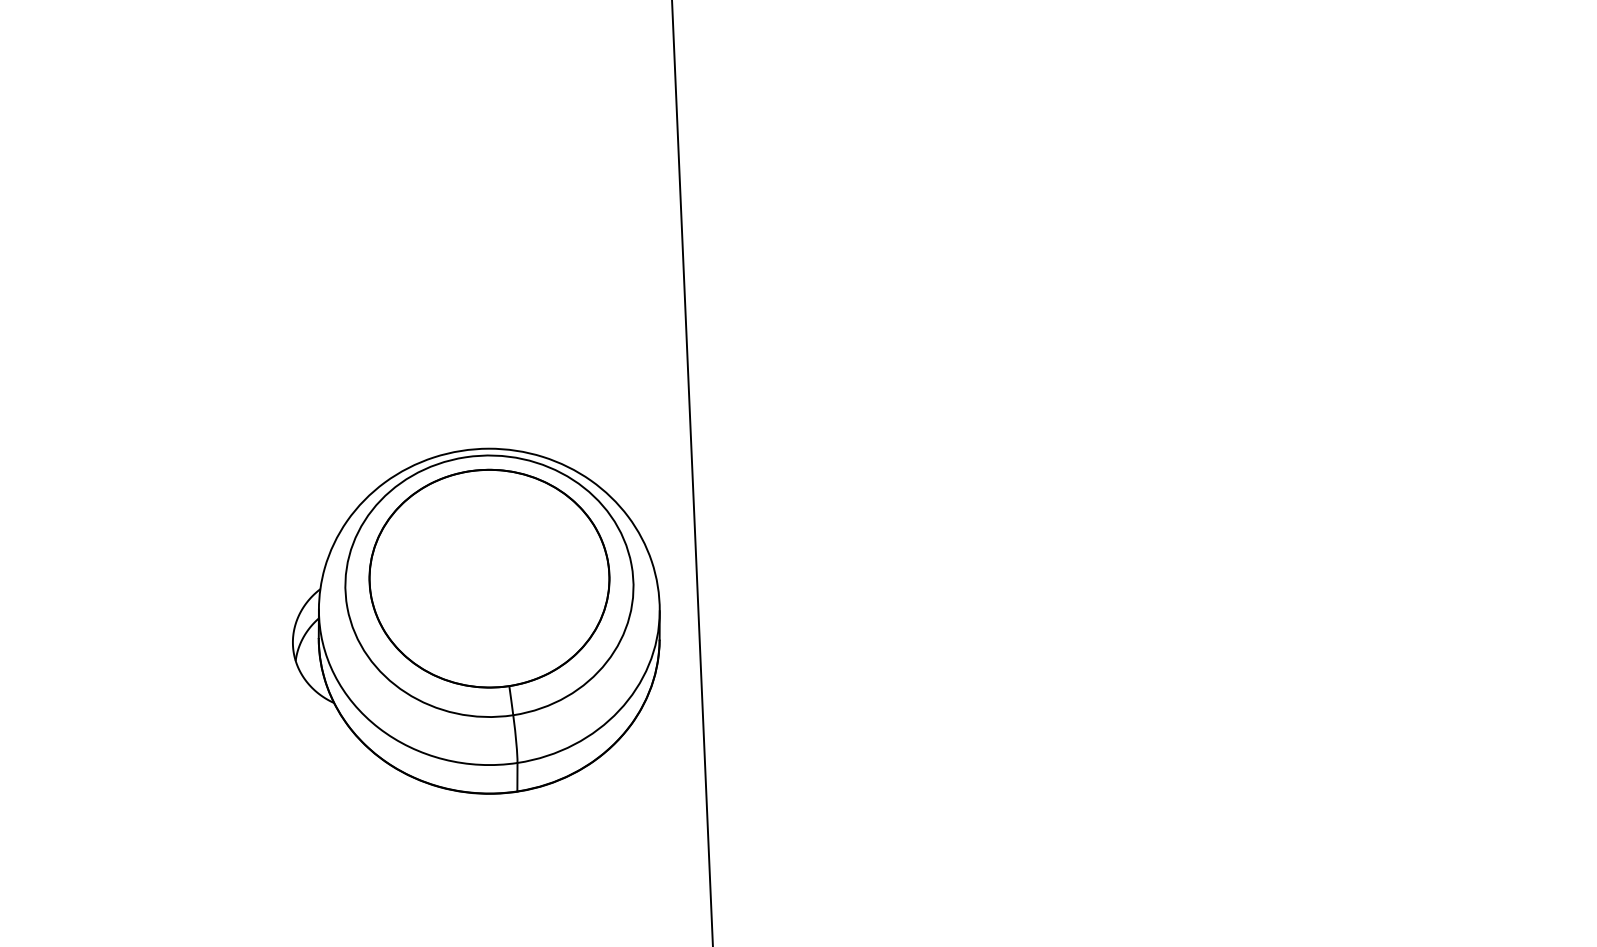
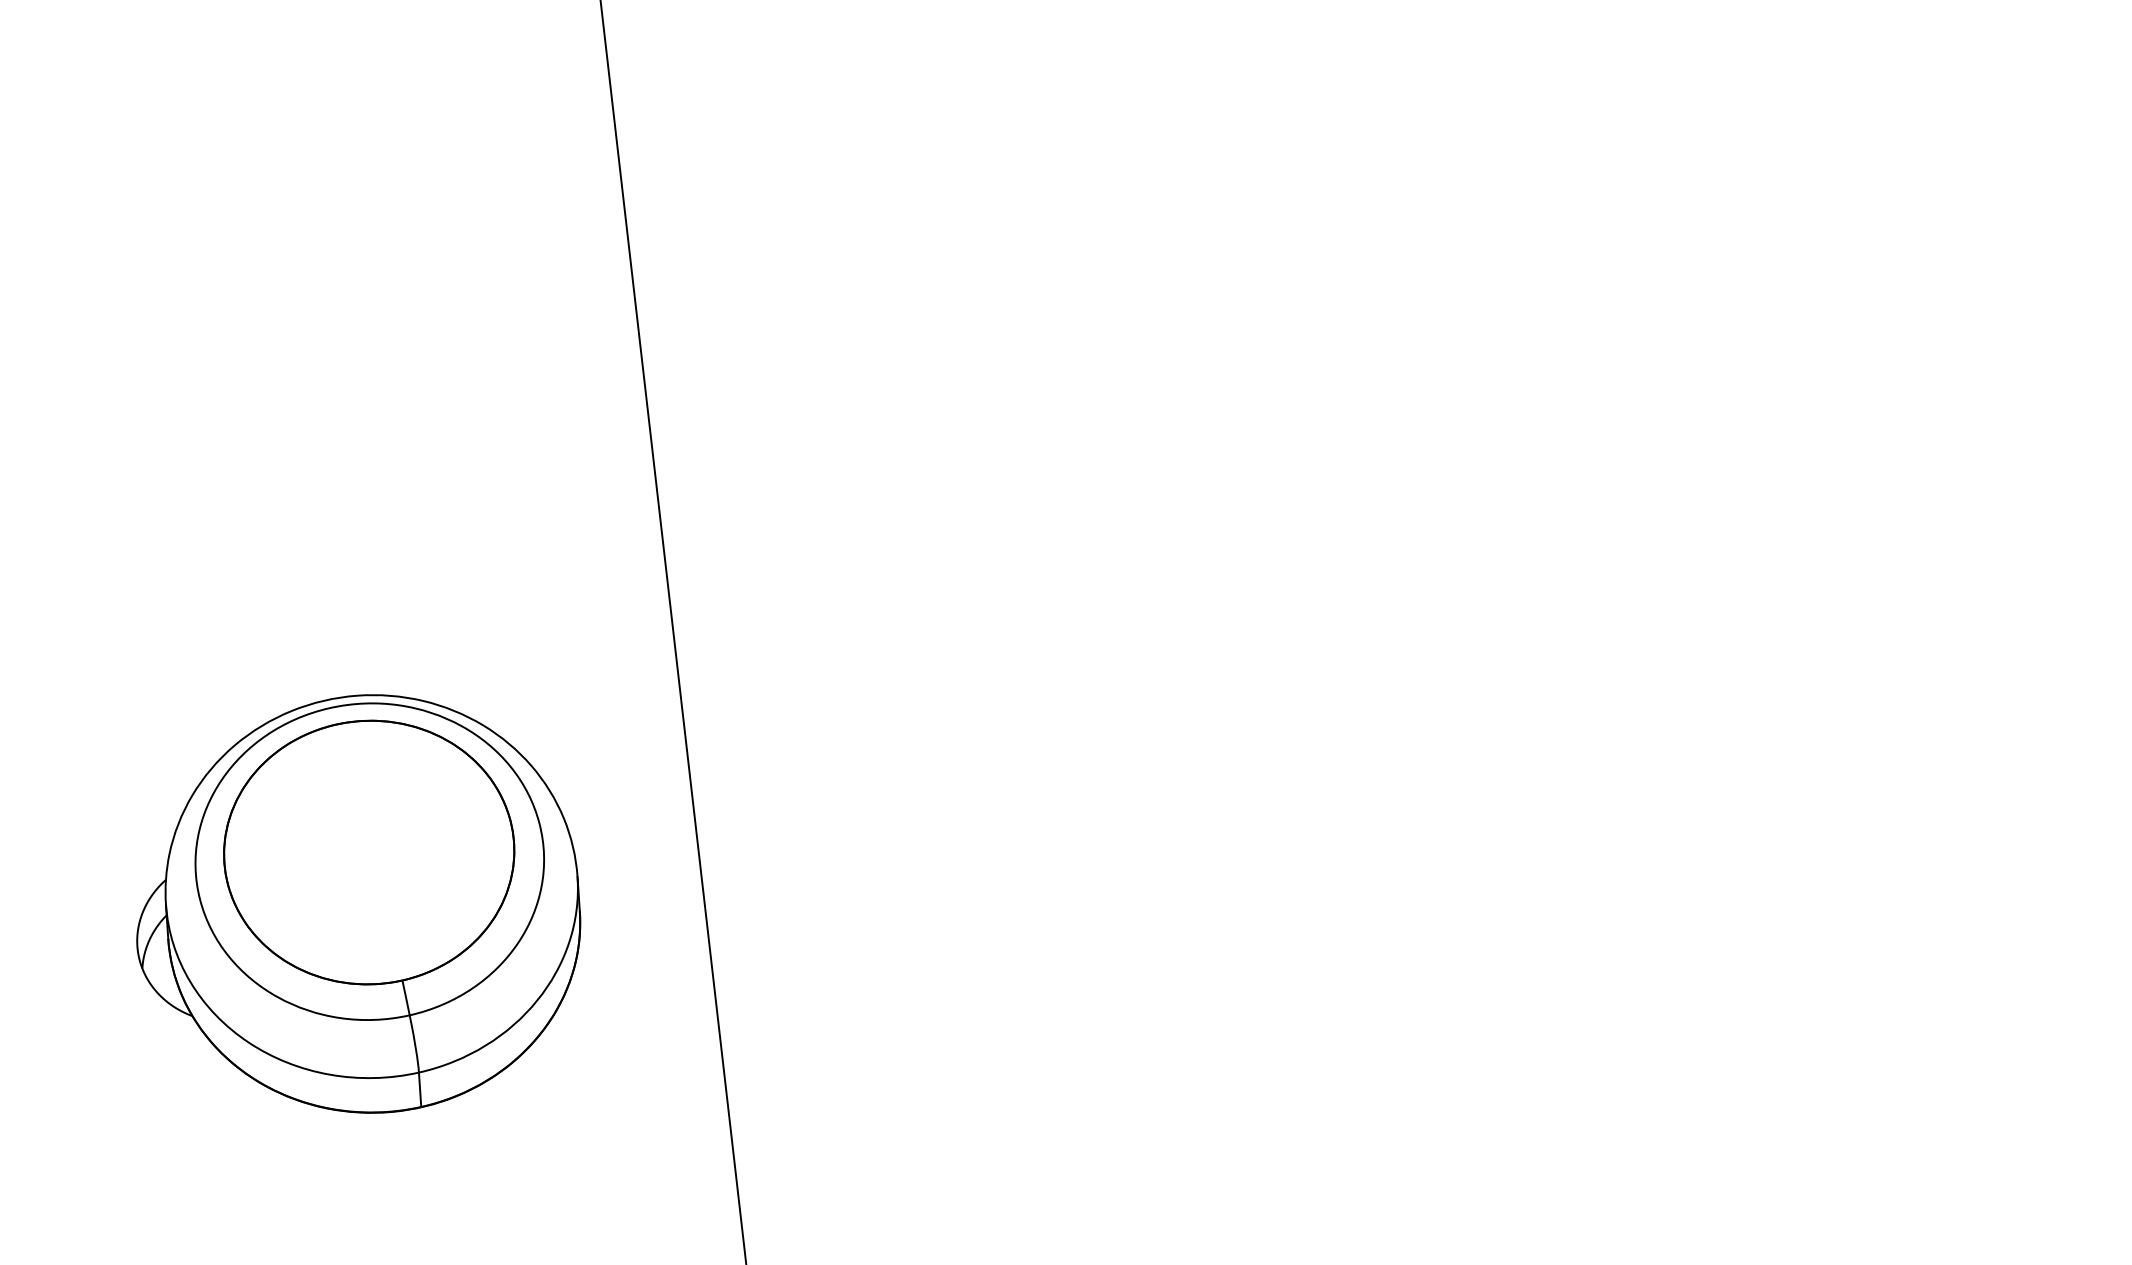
part: (477, 620) -> (358, 903), moved

